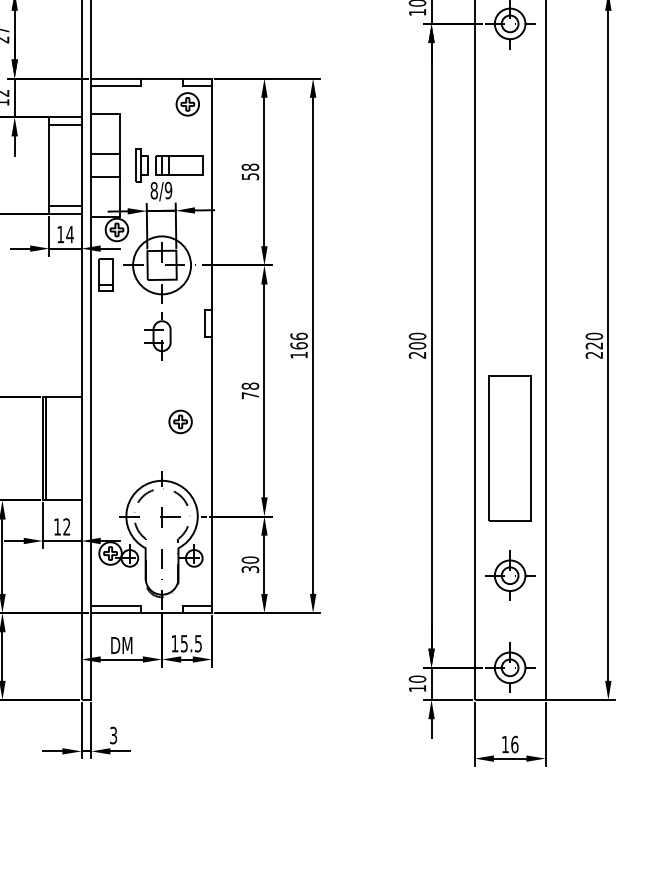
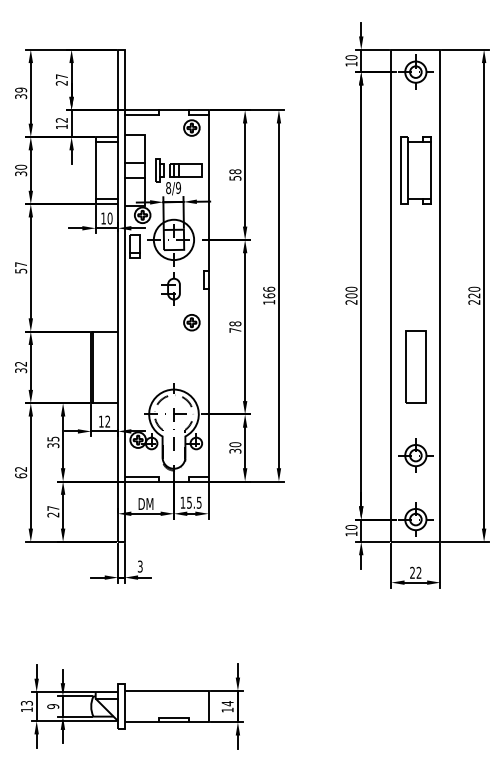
part: (509, 165) -> (415, 170), added
text: (69, 234) -> (109, 218), 14 -> 10
part: (180, 421) -> (191, 322), moved
part: (509, 447) -> (415, 366), size x0.71
text: (509, 744) -> (415, 572), 16 -> 22

